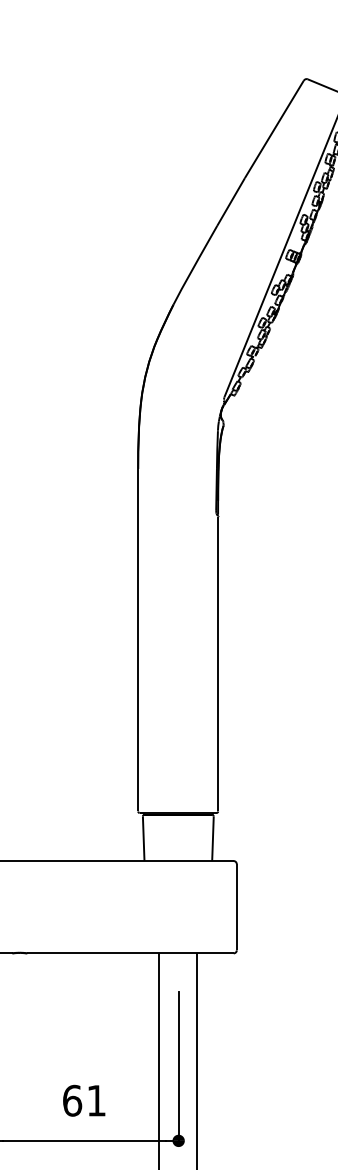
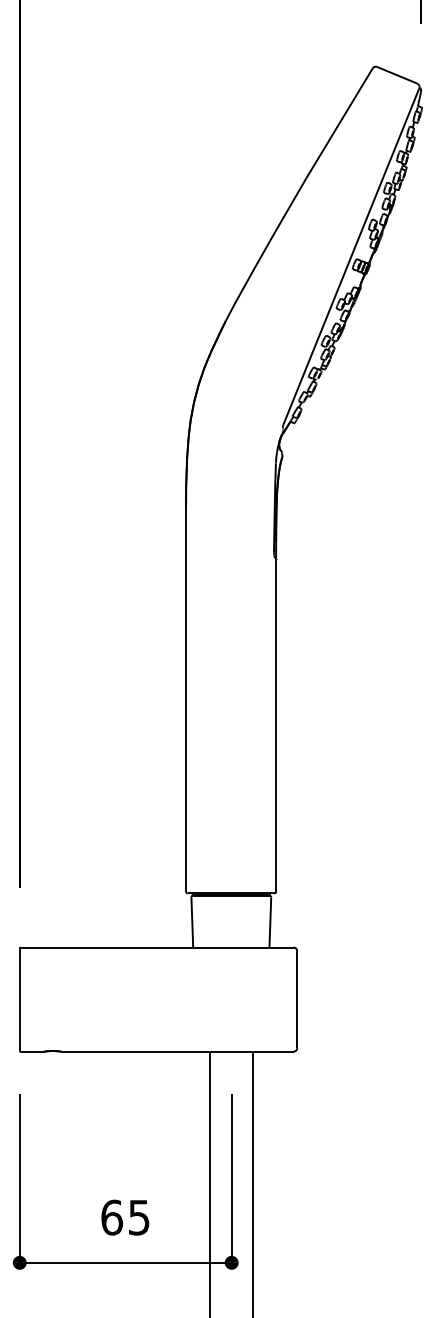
text: (96, 1100) -> (139, 1217), 61 -> 65

